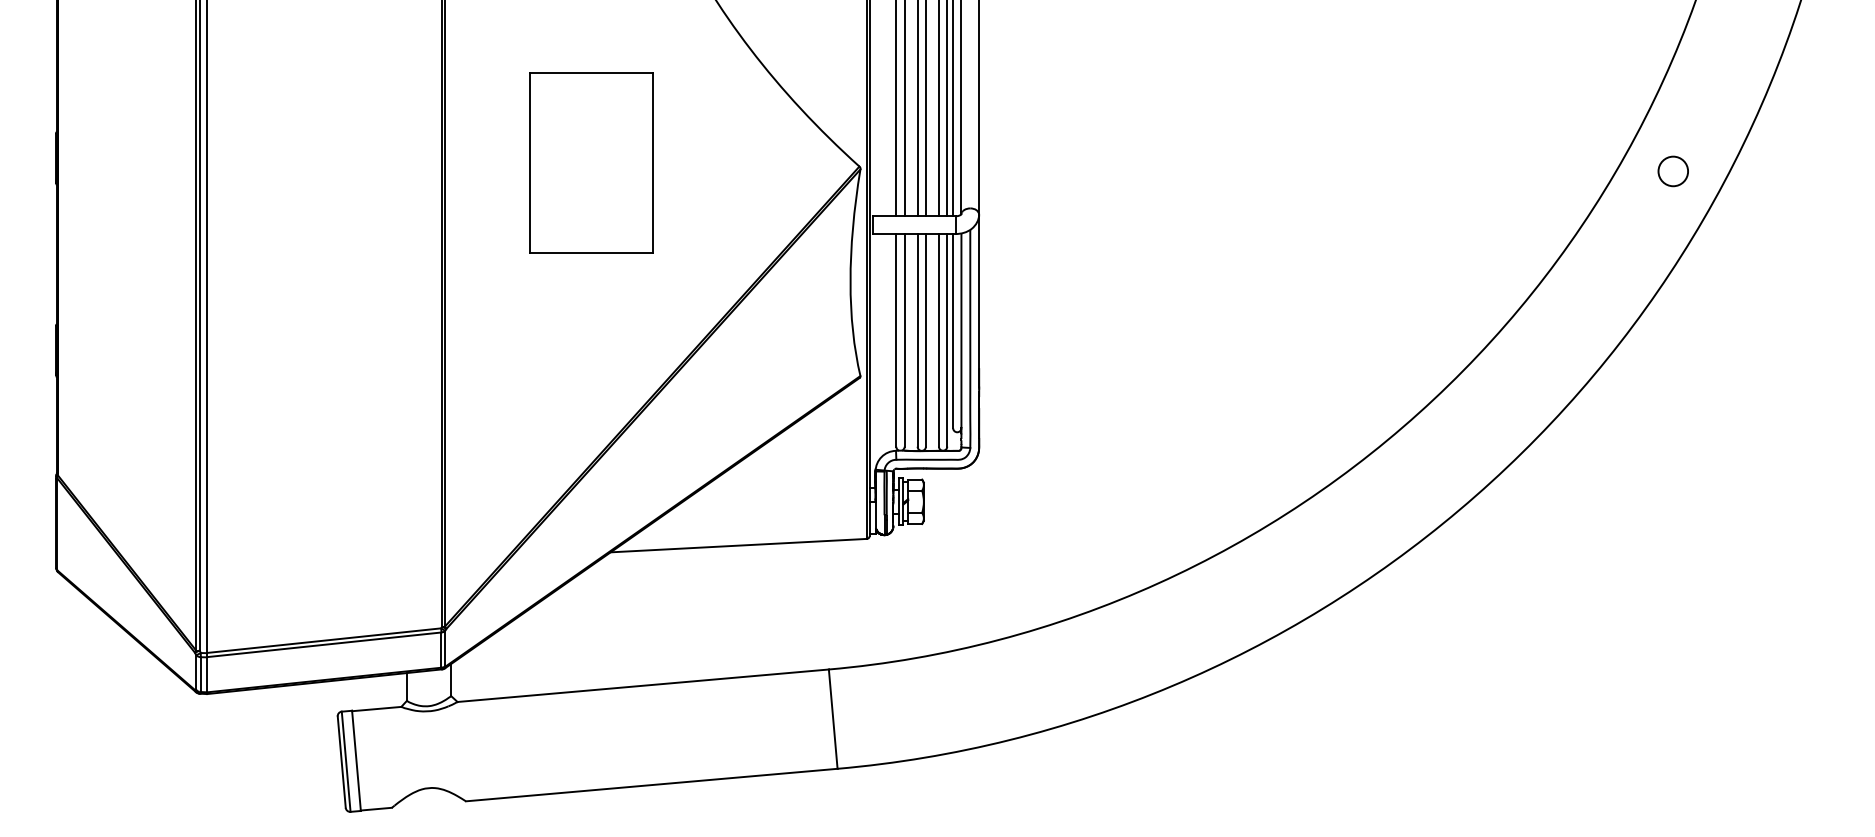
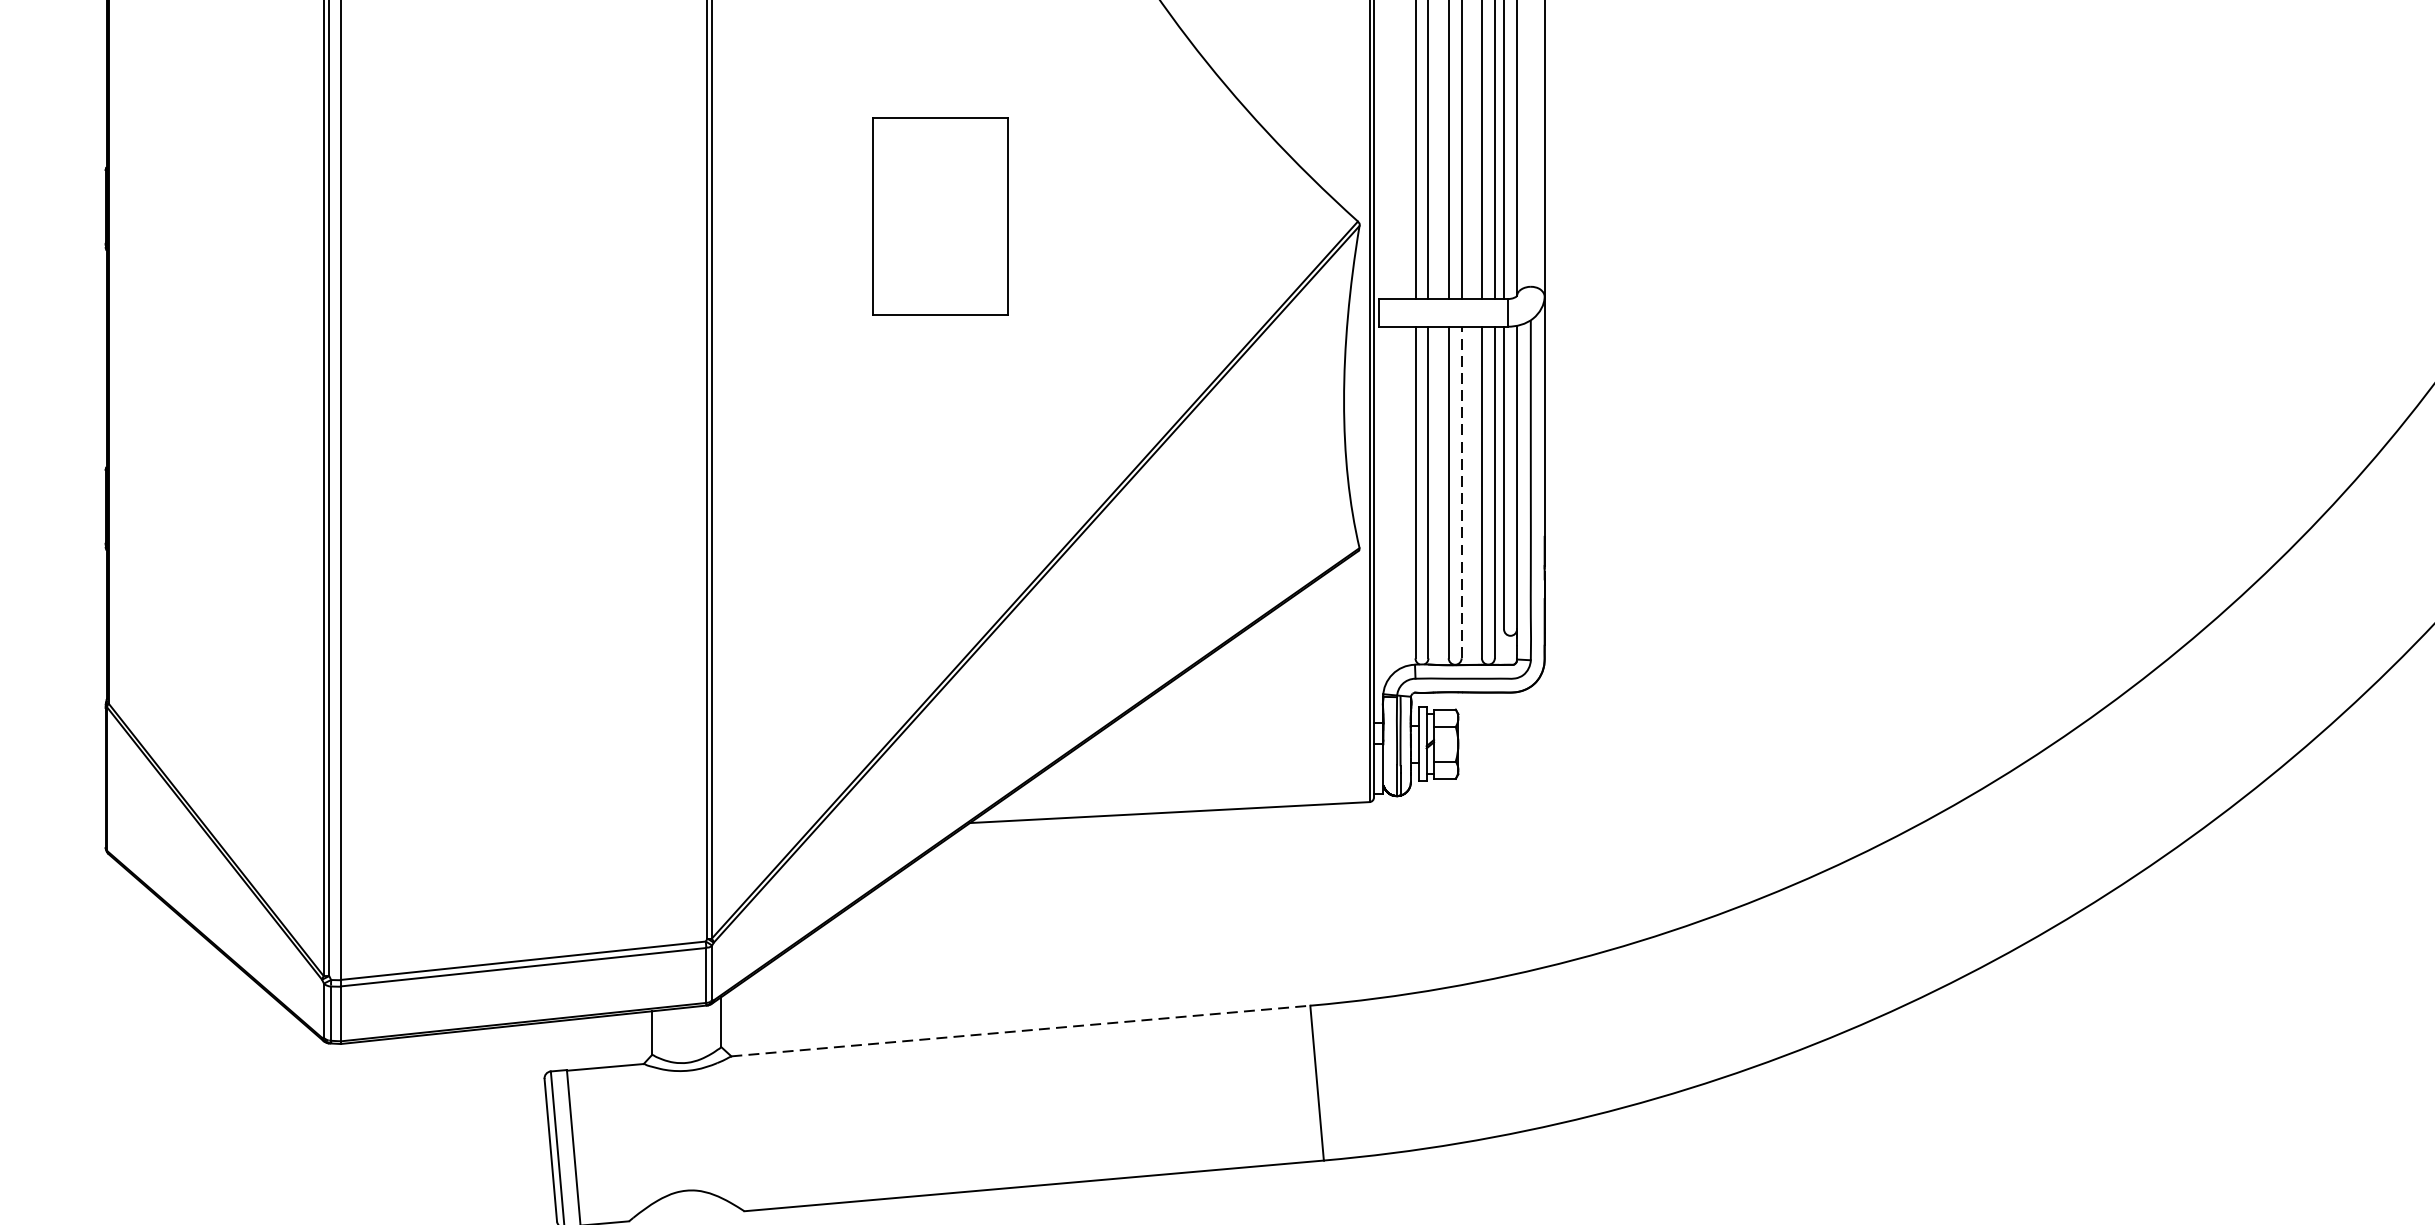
part: (591, 162) -> (940, 215), size x0.7
line: (925, 339) -> (1460, 491), solid -> dashed
line: (643, 685) -> (1021, 1030), solid -> dashed

